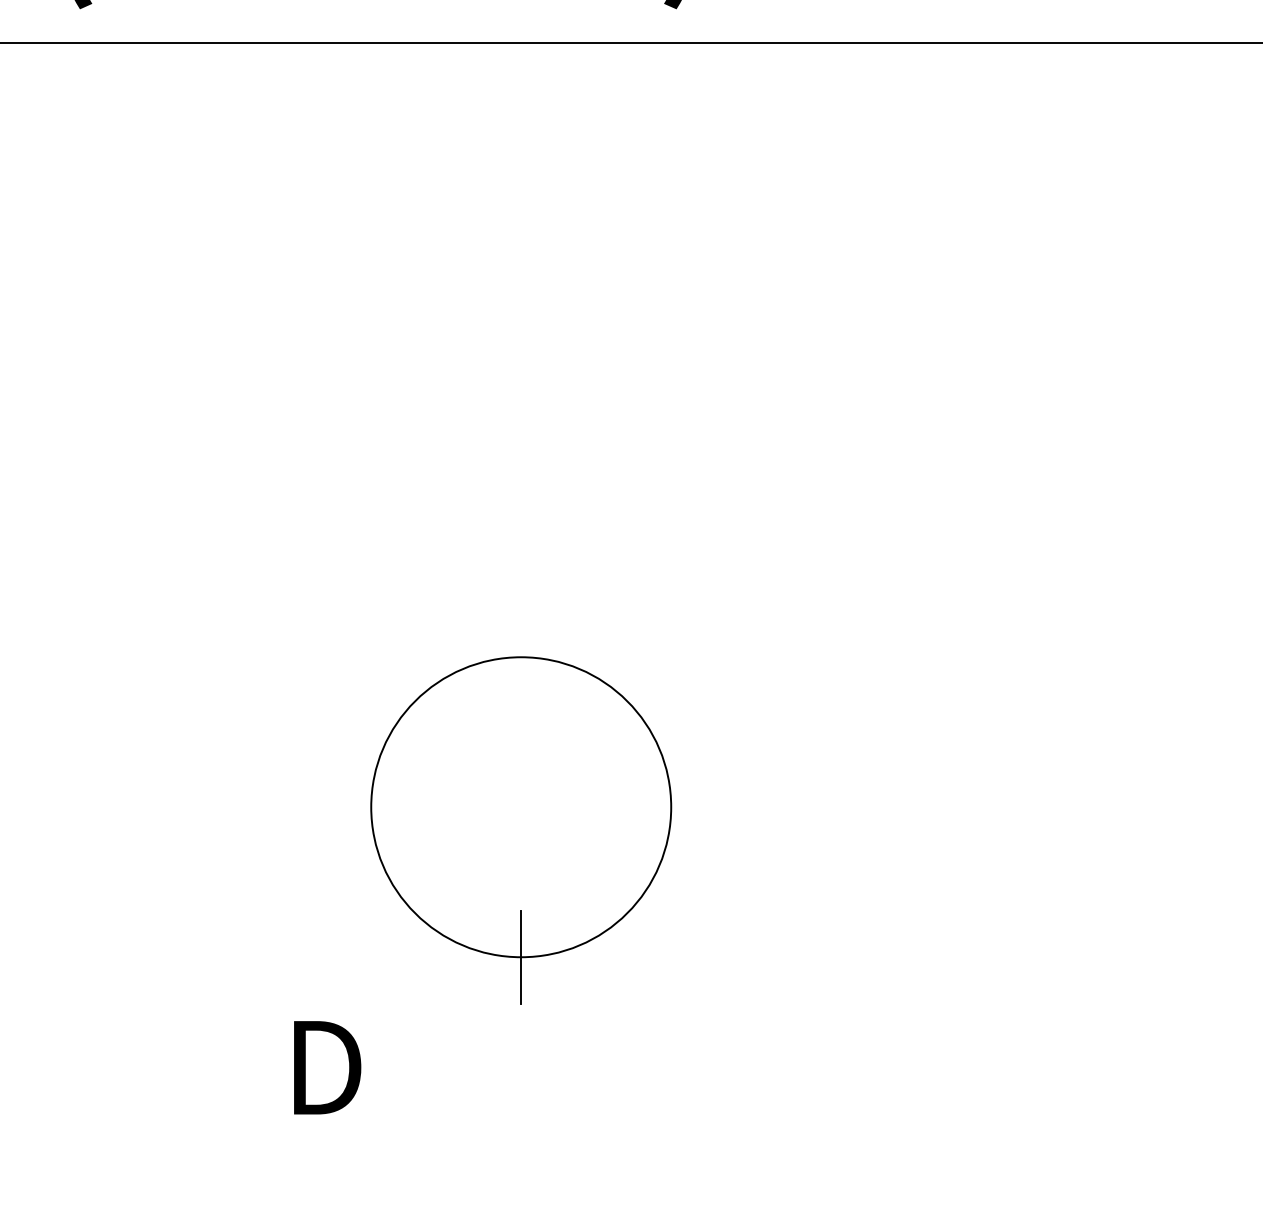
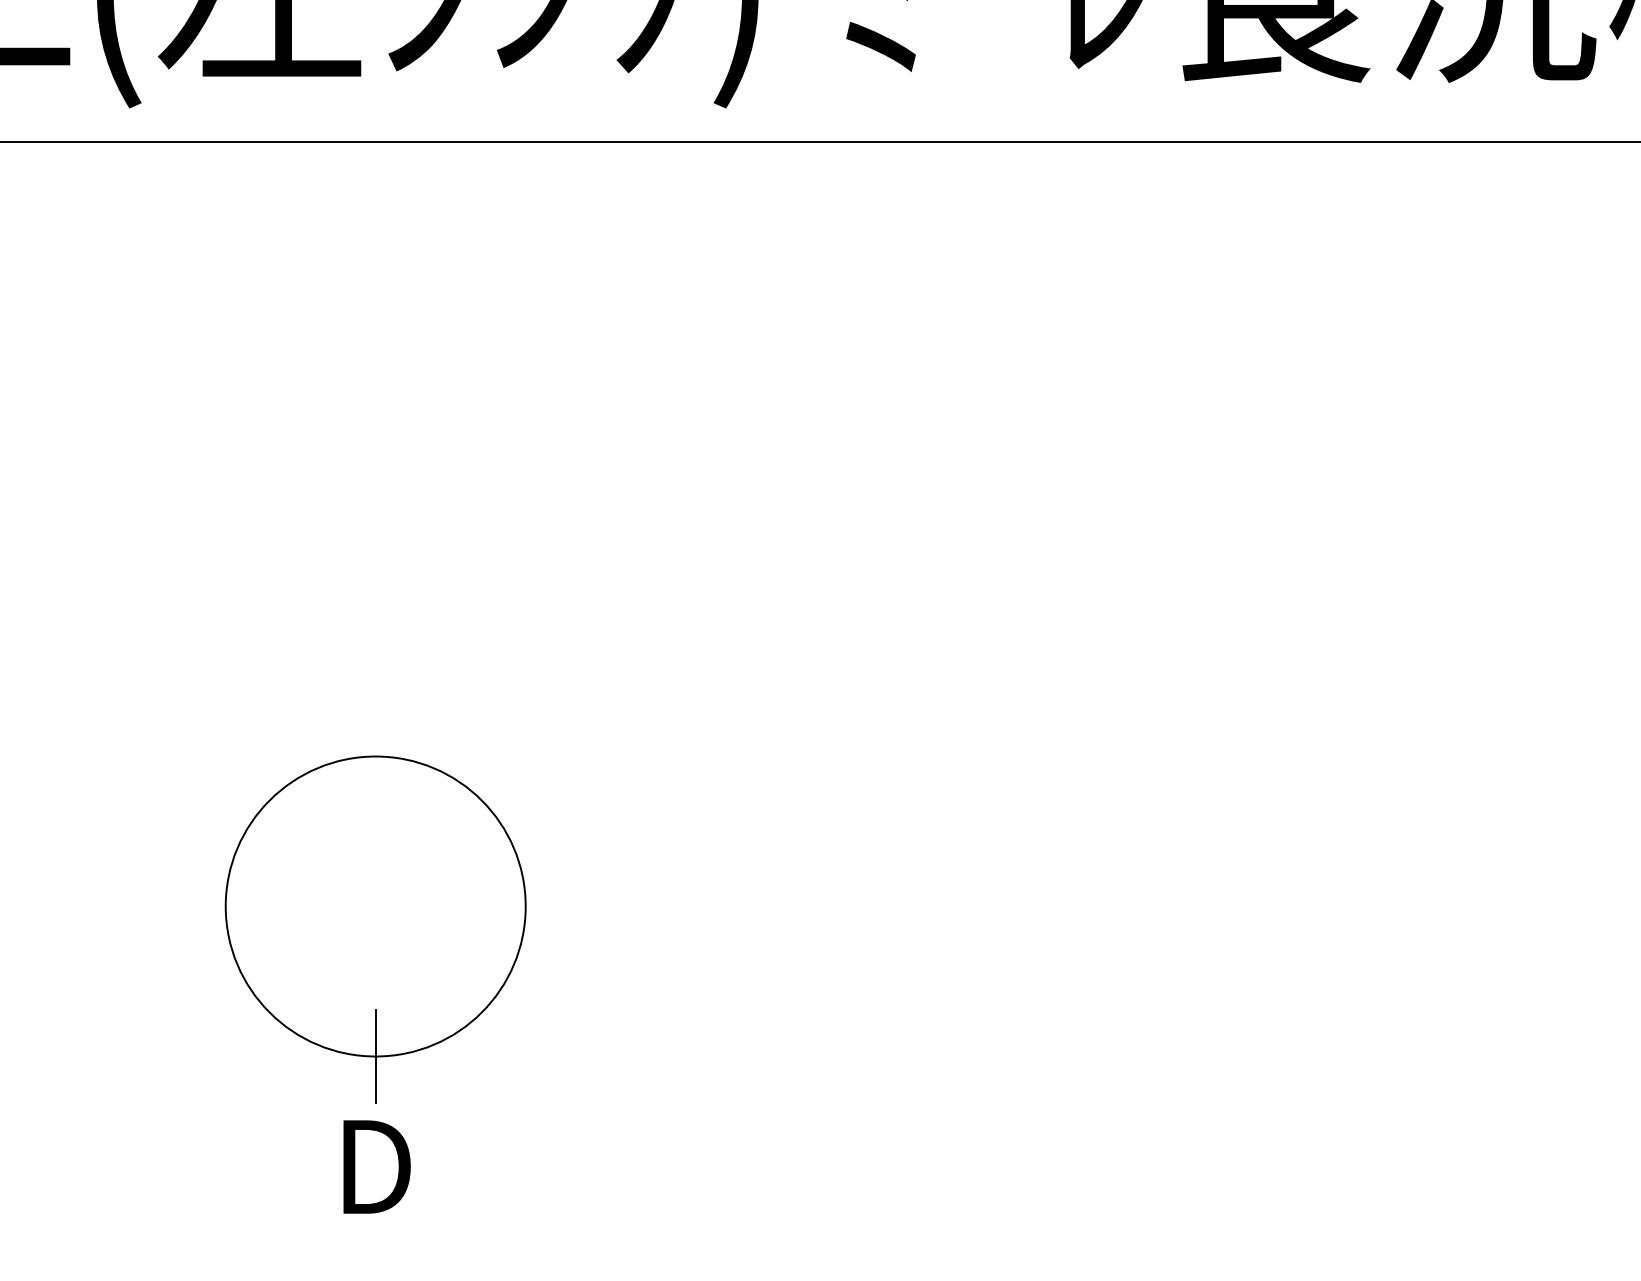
part: (521, 830) -> (375, 929), moved

